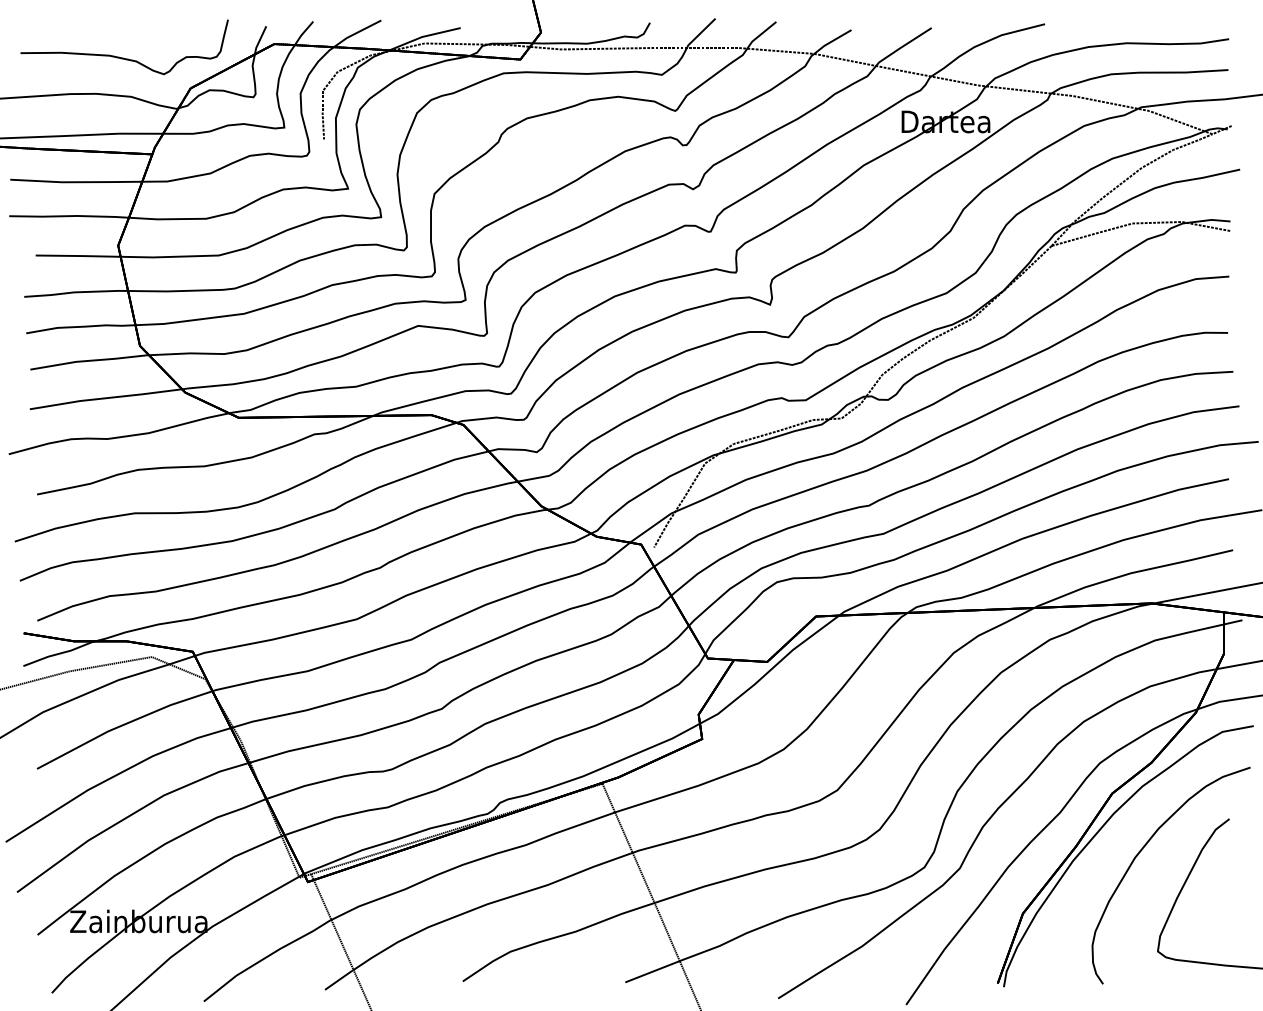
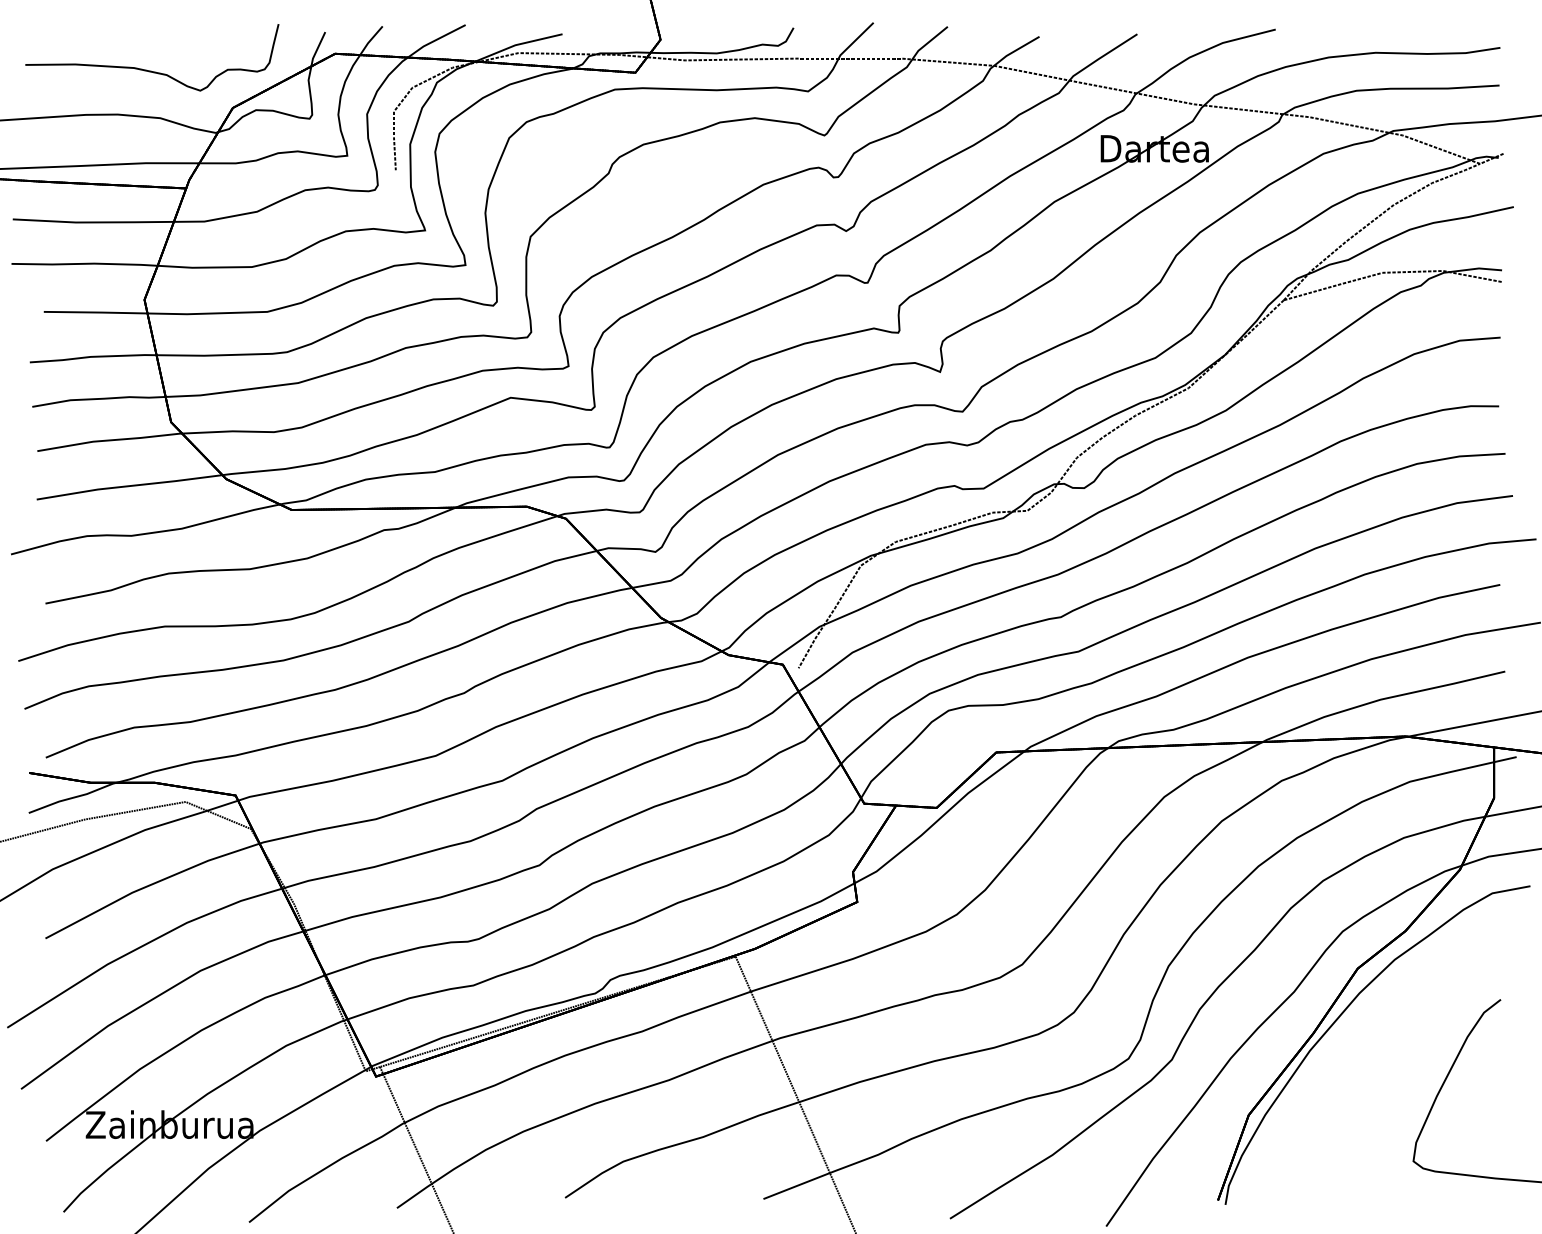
part: (1142, 850) -> (1394, 1038), removed

